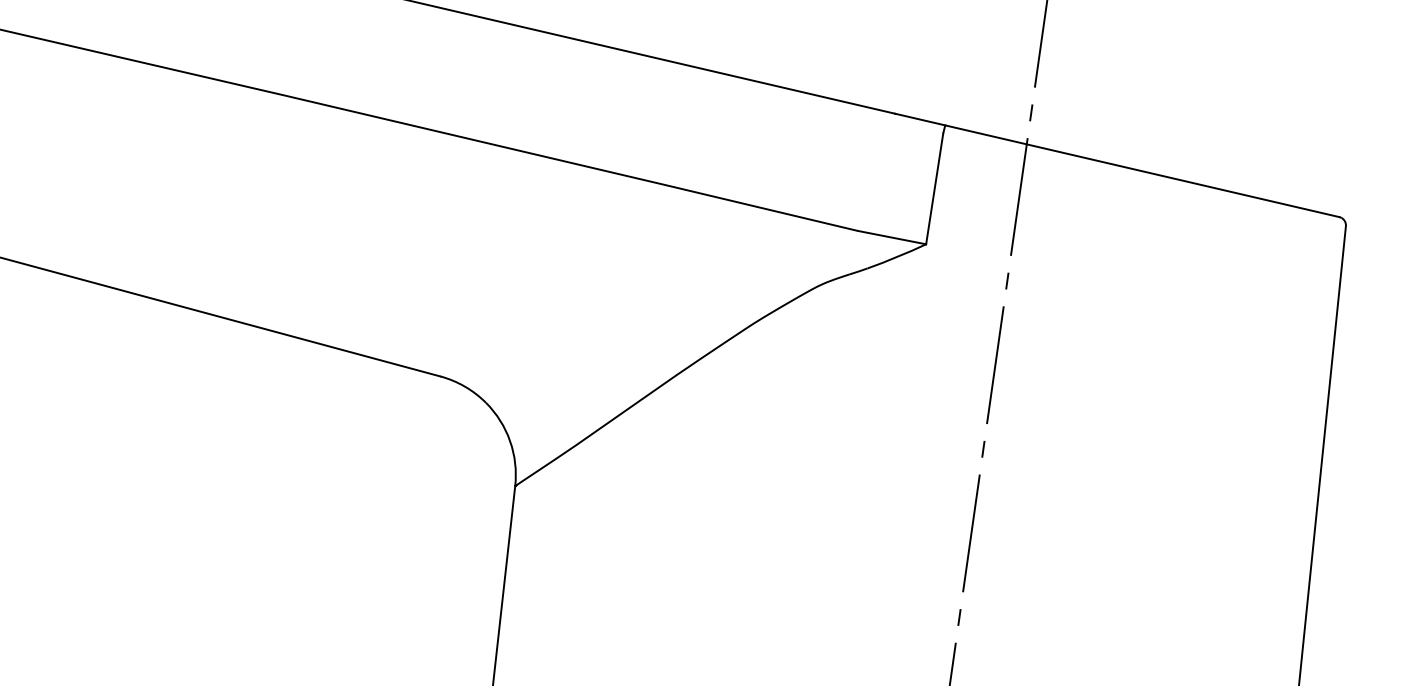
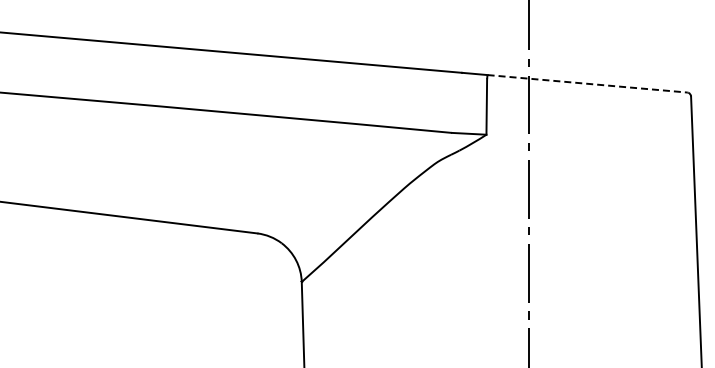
line: (1142, 170) -> (587, 83), solid -> dashed

